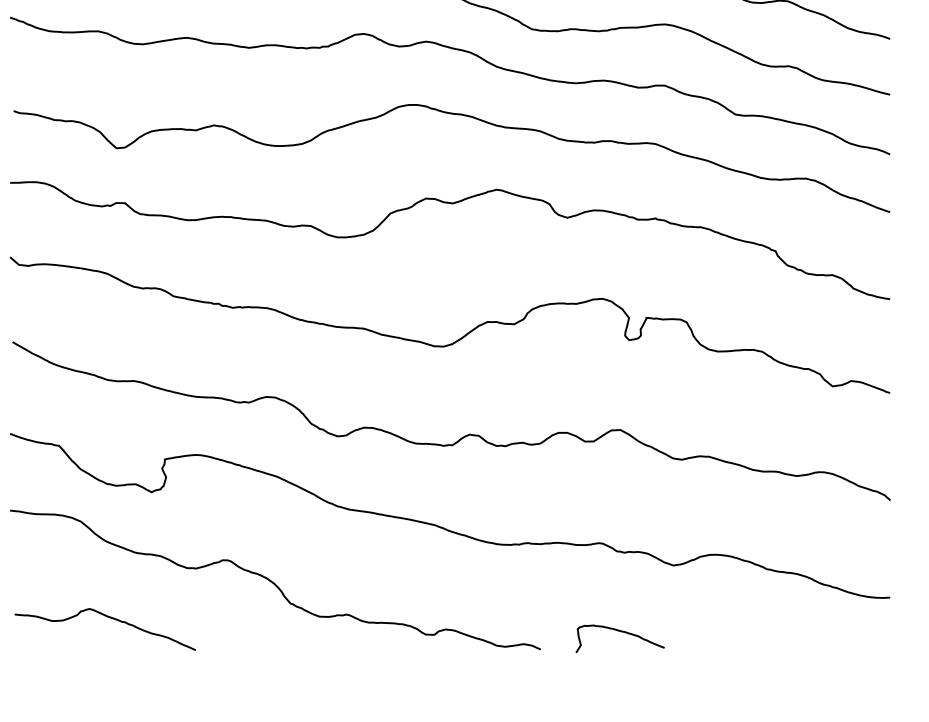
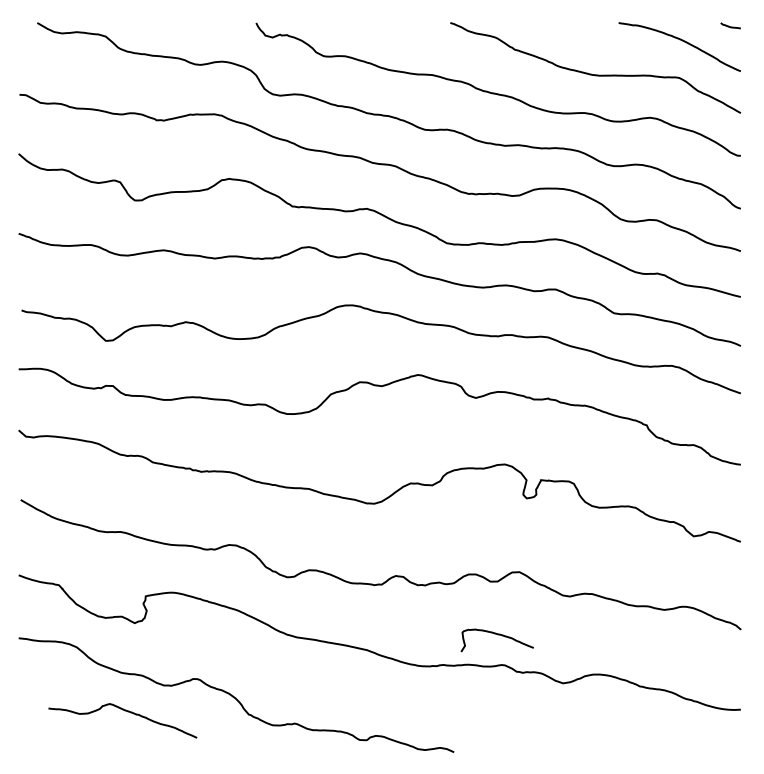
curve: (107, 618) -> (124, 711), moved
curve: (620, 632) -> (497, 635), moved

